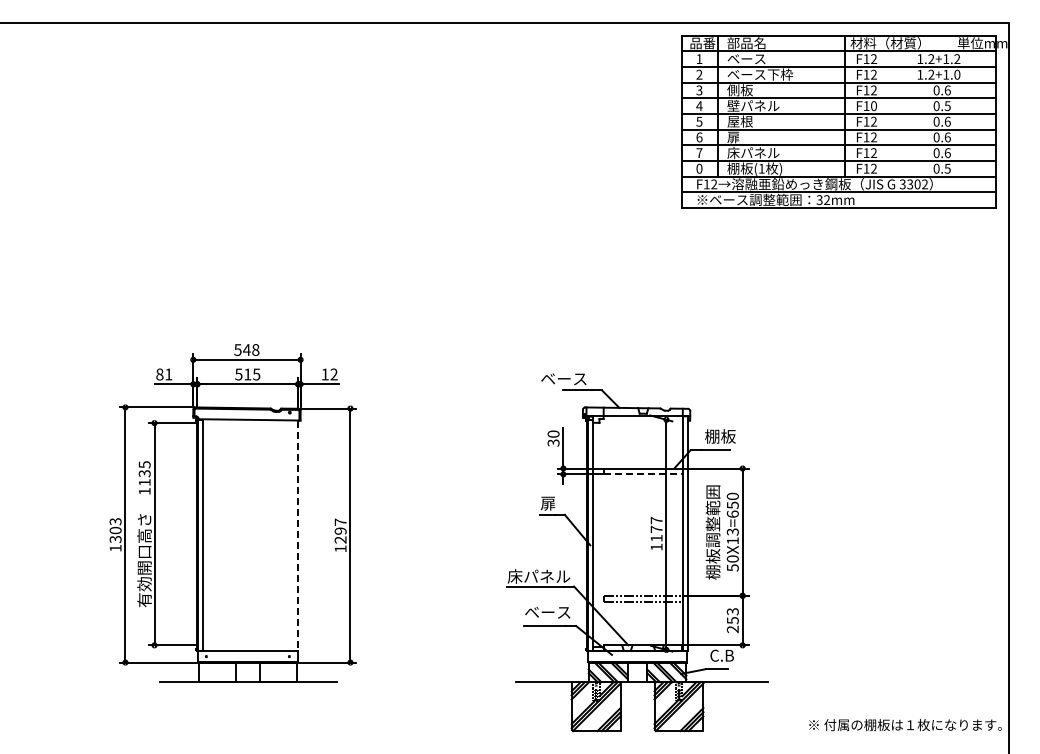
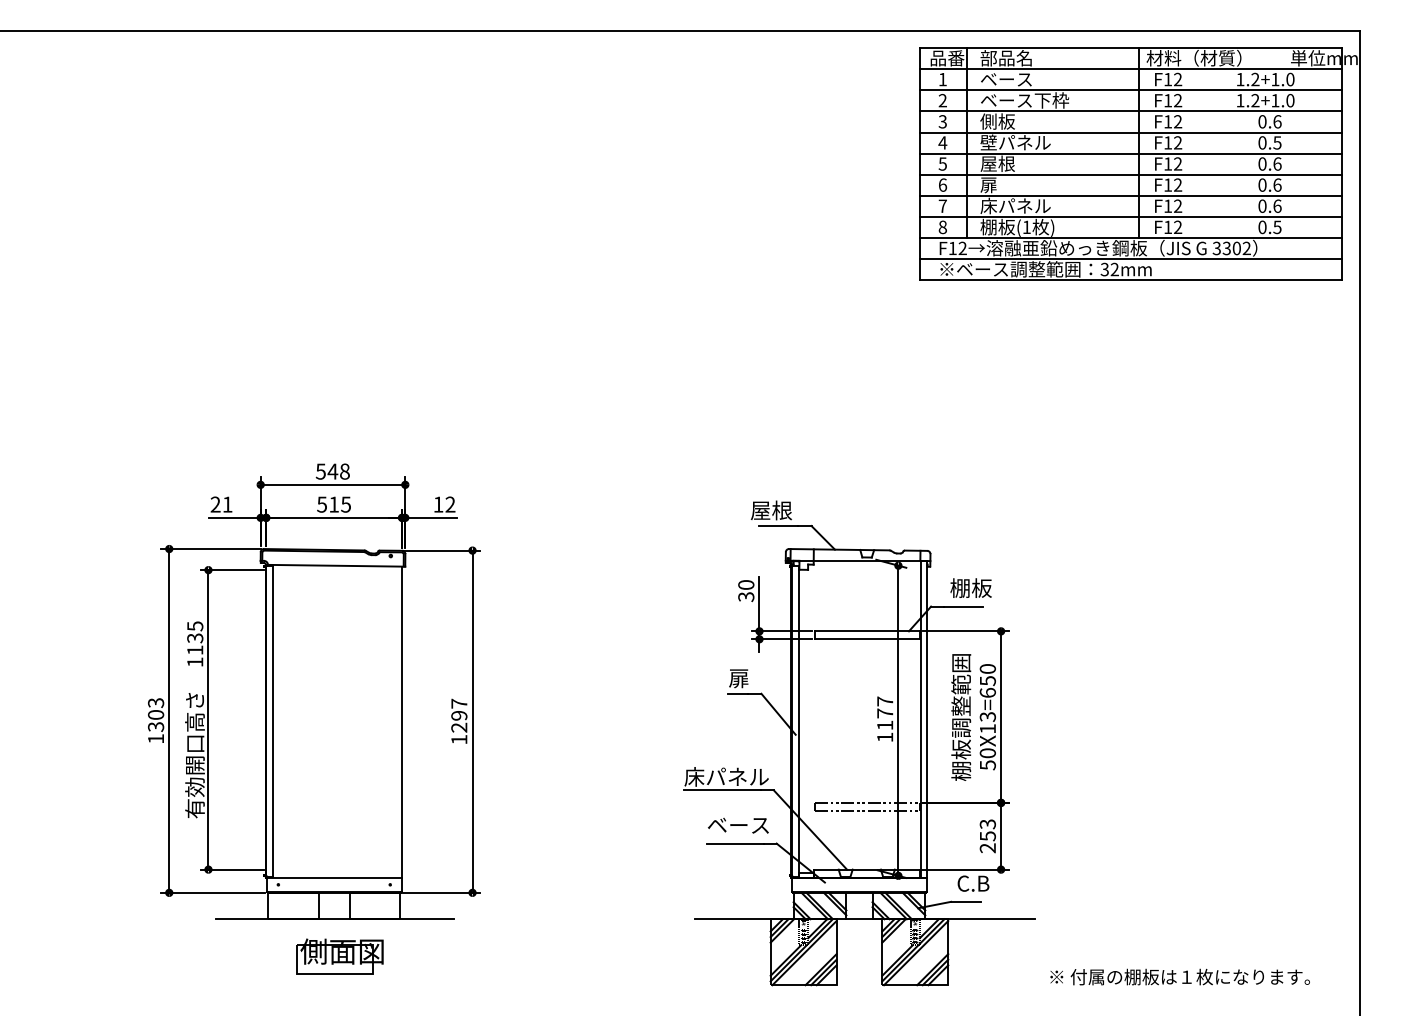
text: (957, 59) -> (1290, 80), 1.2+1.2 -> 1.2+1.0
text: (873, 106) -> (1177, 143), F10 -> F12
text: (699, 168) -> (942, 227), 0 -> 8
text: (159, 374) -> (215, 504), 81 -> 21
text: (564, 378) -> (760, 510), ベース -> 屋根
line: (644, 474) -> (868, 639), dashed -> solid
line: (298, 536) -> (402, 722), dashed -> solid
part: (251, 709) -> (339, 956), added
text: (905, 725) -> (1180, 977), moved

